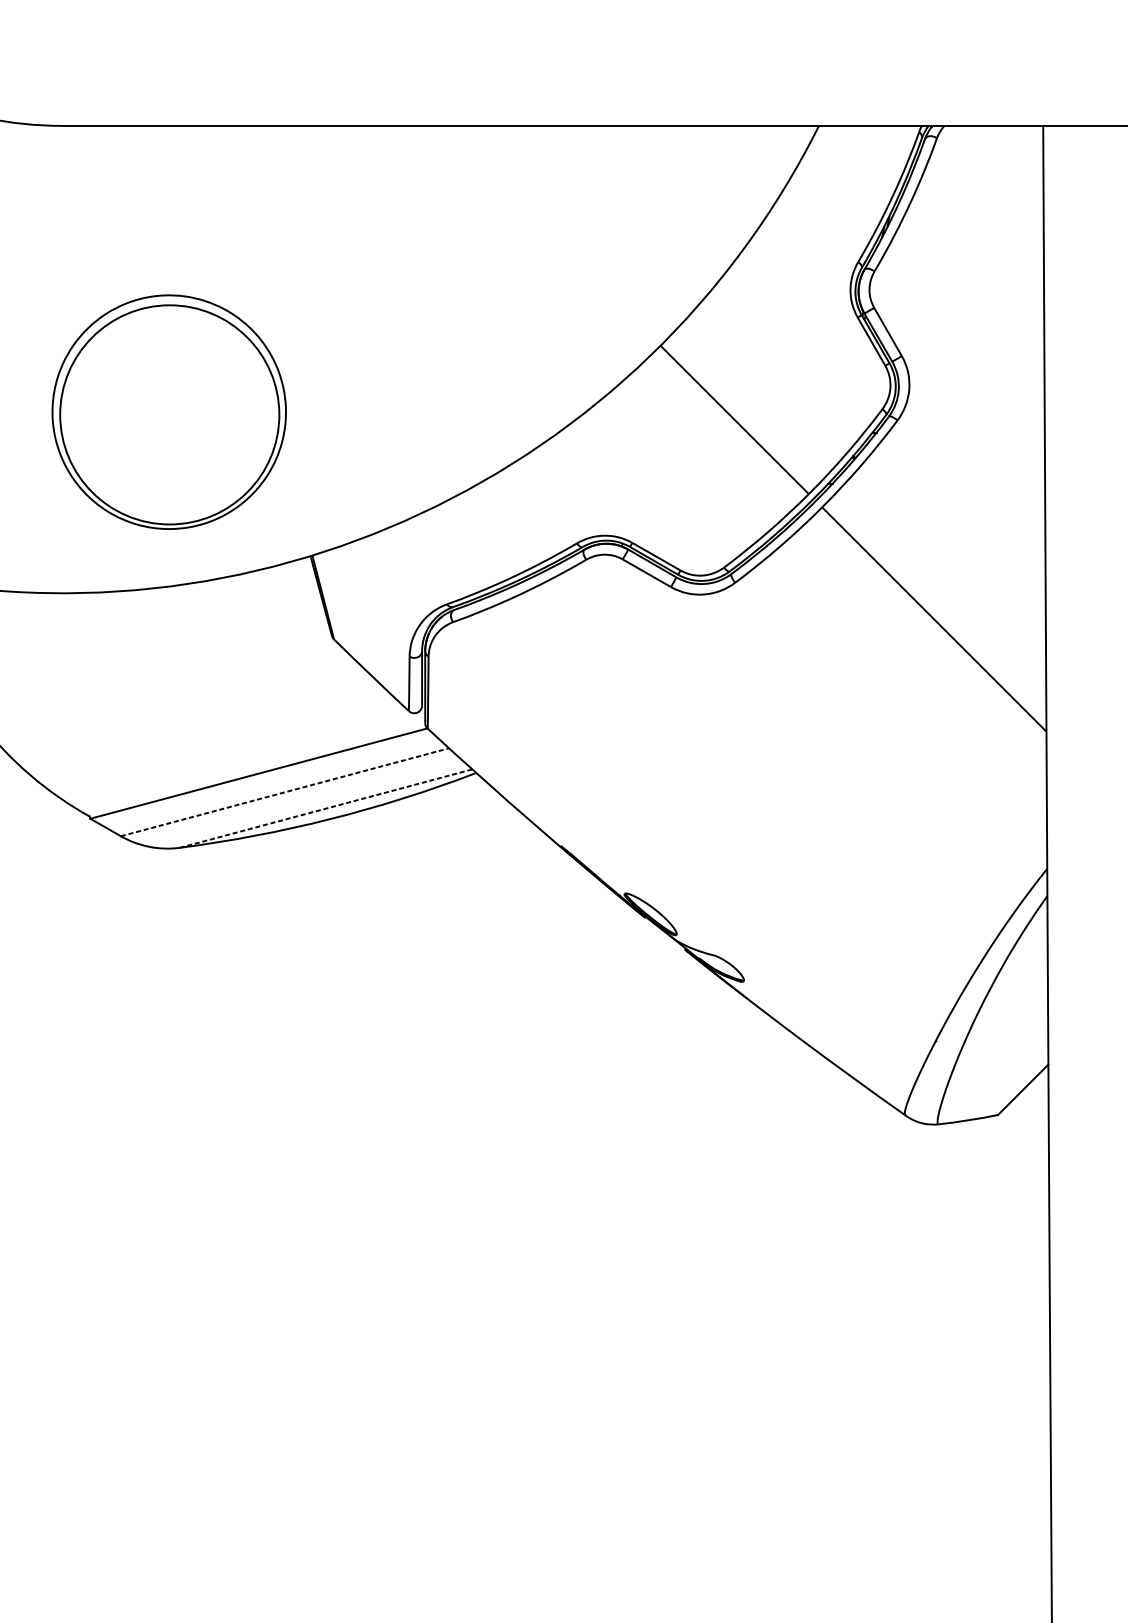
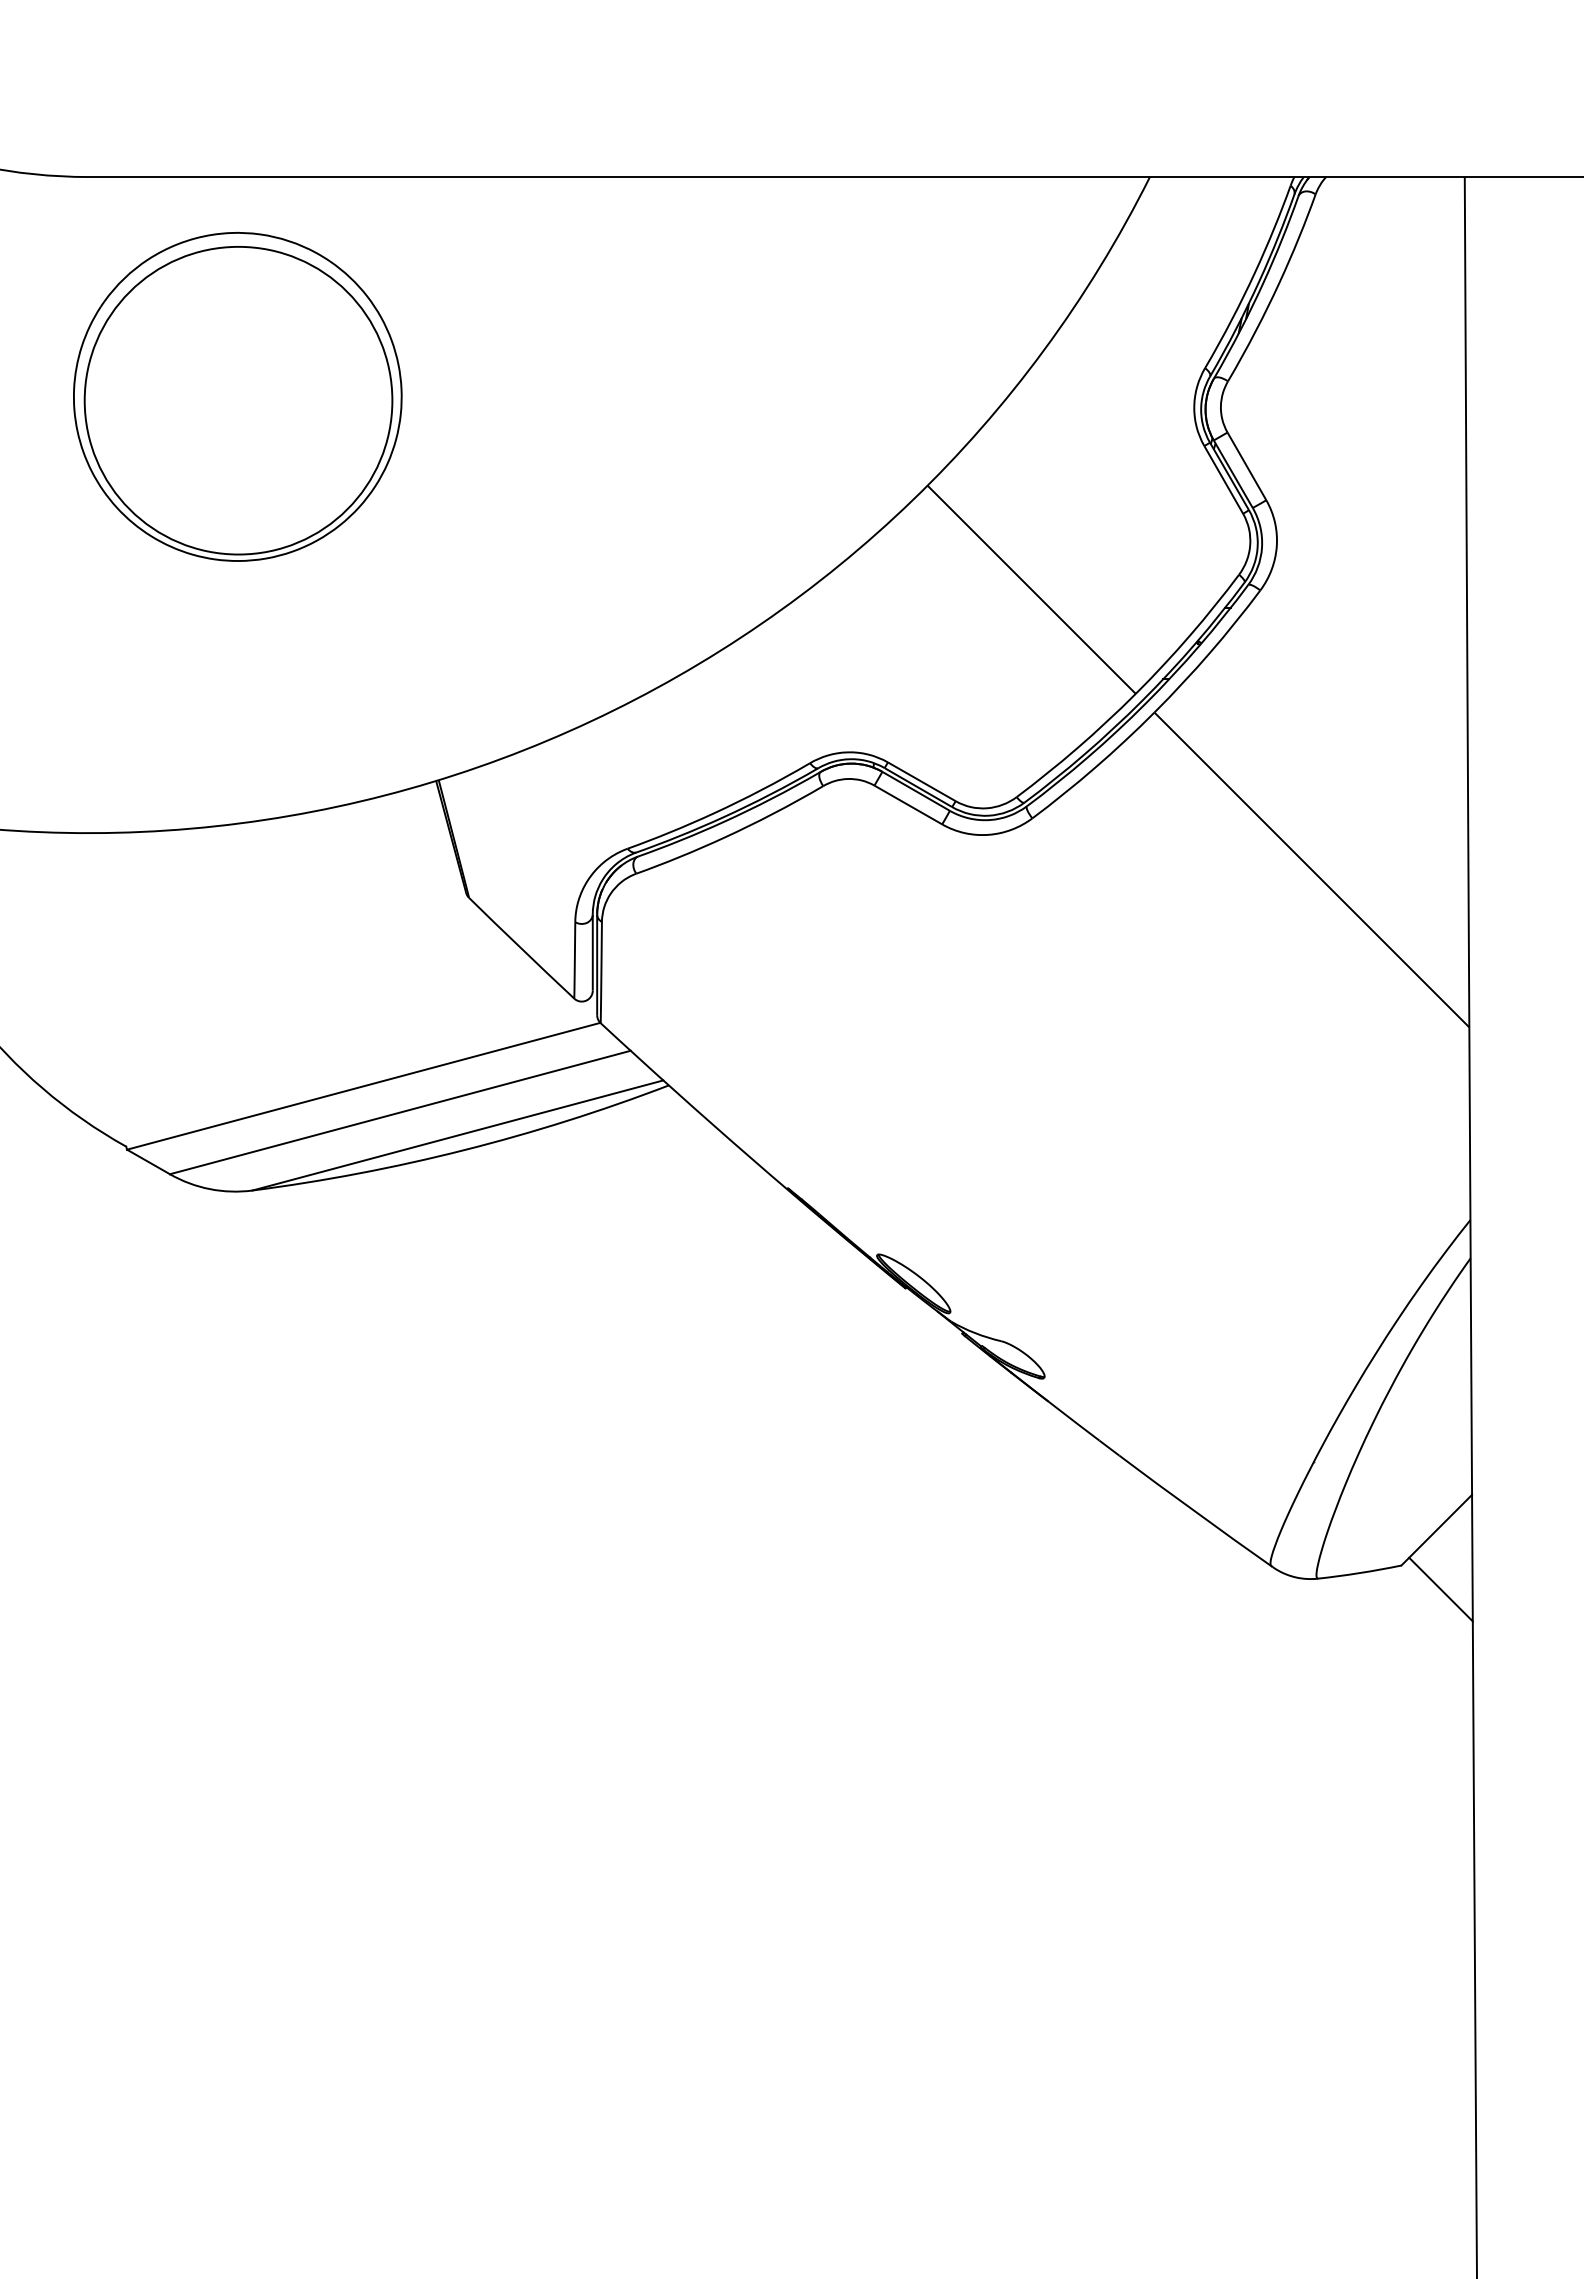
part: (169, 411) -> (237, 396), moved
line: (285, 792) -> (400, 1112), dashed -> solid
line: (325, 808) -> (457, 1135), dashed -> solid
line: (1025, 1132) -> (1440, 1589), added

